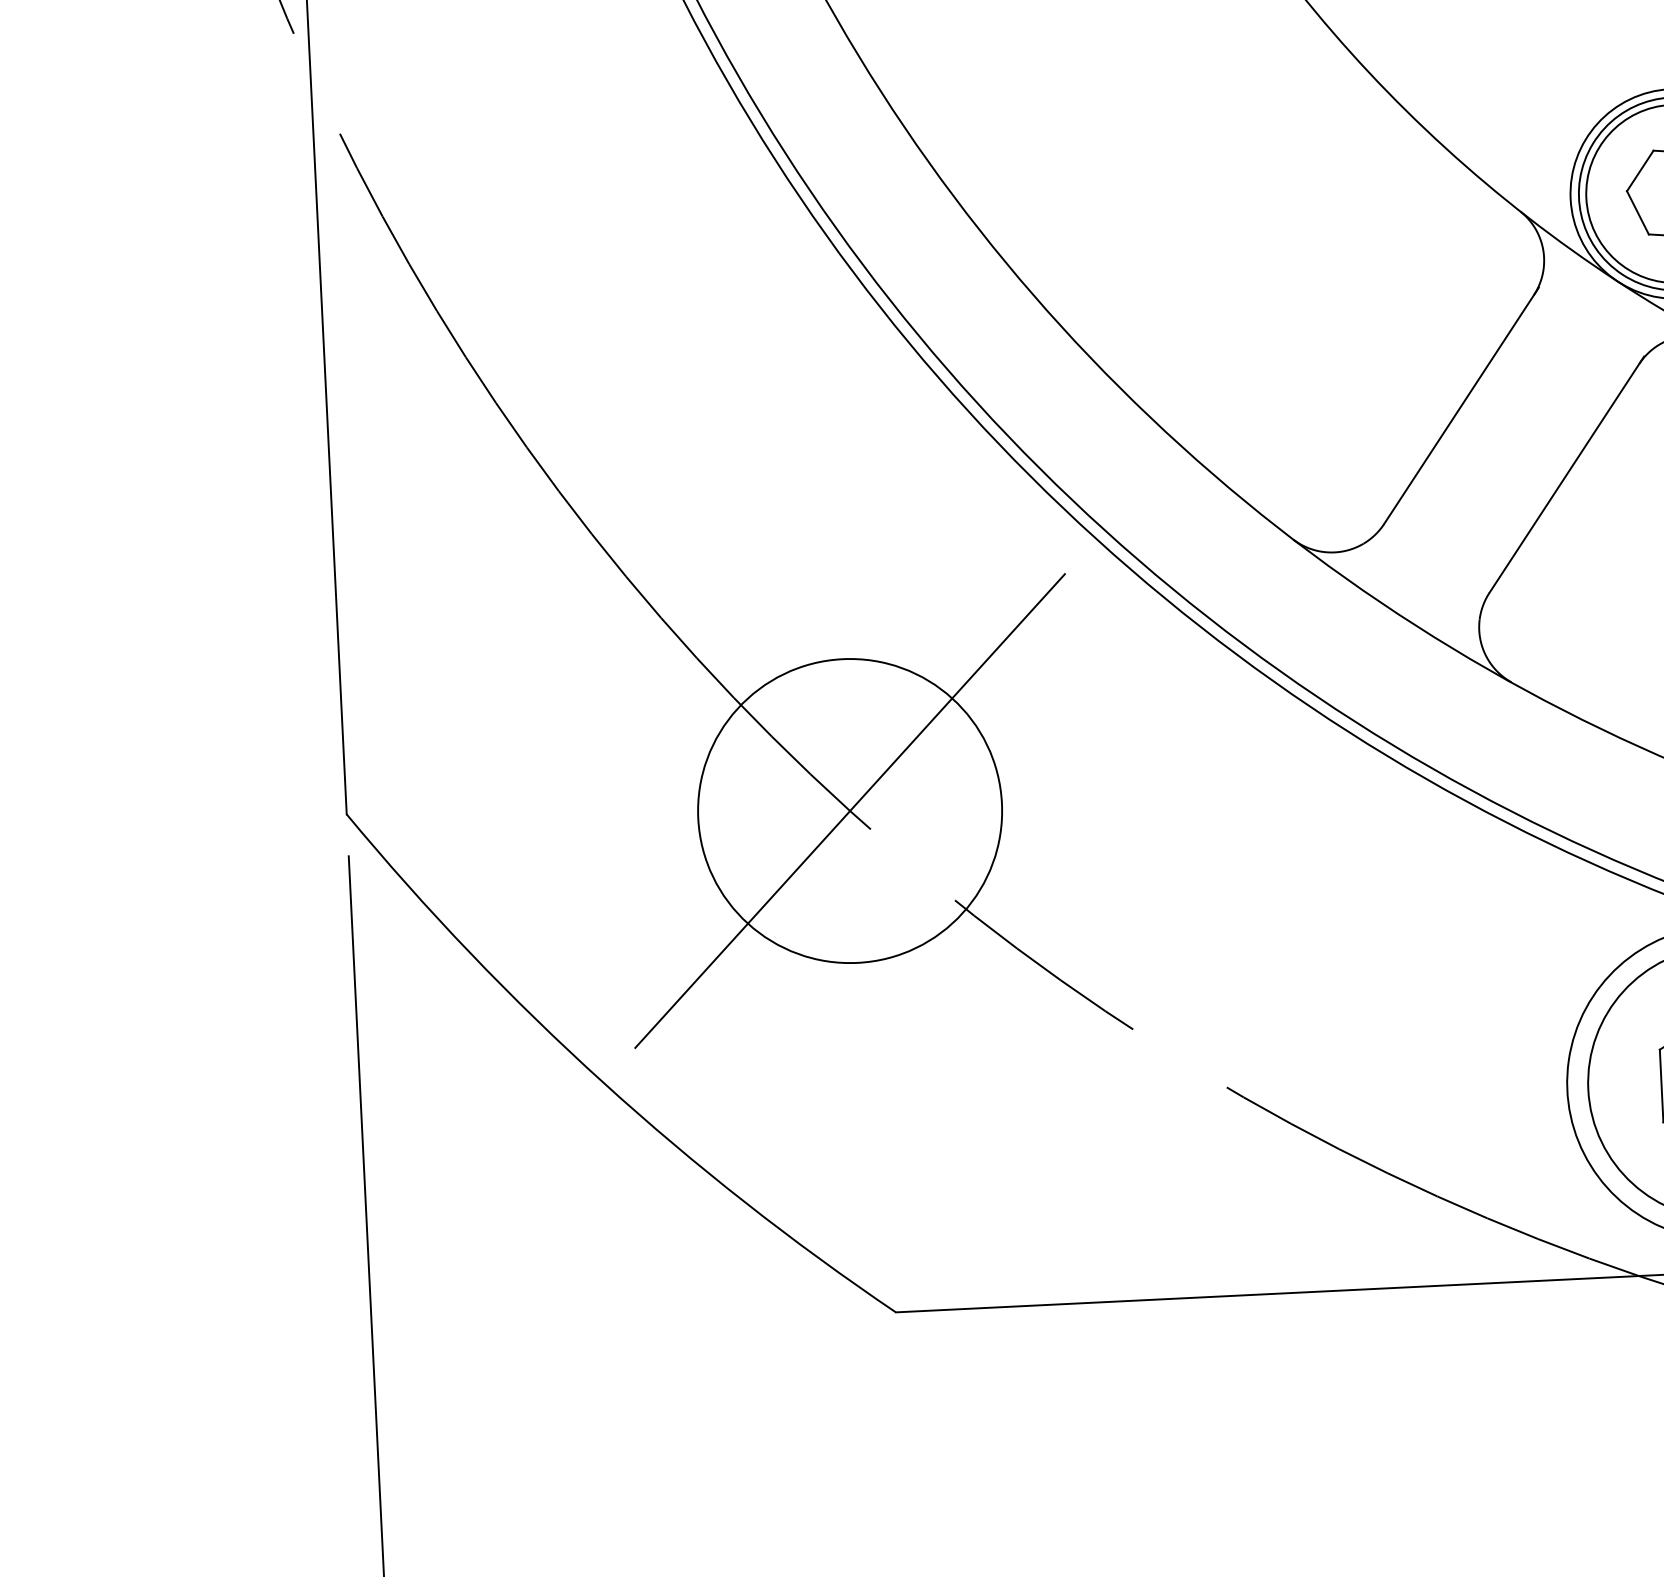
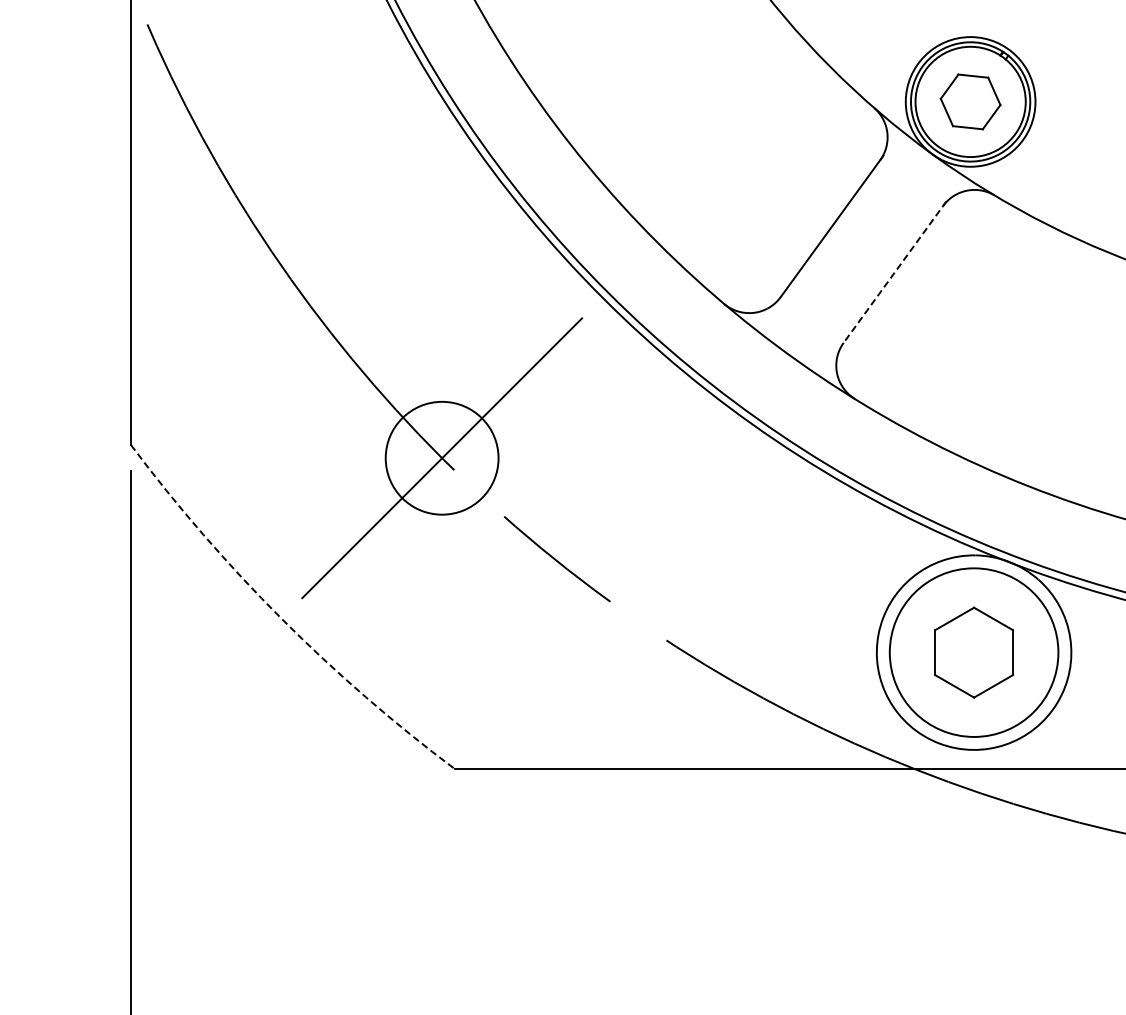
line: (1565, 475) -> (894, 272), solid -> dashed
circle: (850, 811) -> (442, 458), size x0.6
arc: (603, 1082) -> (281, 618), solid -> dashed

